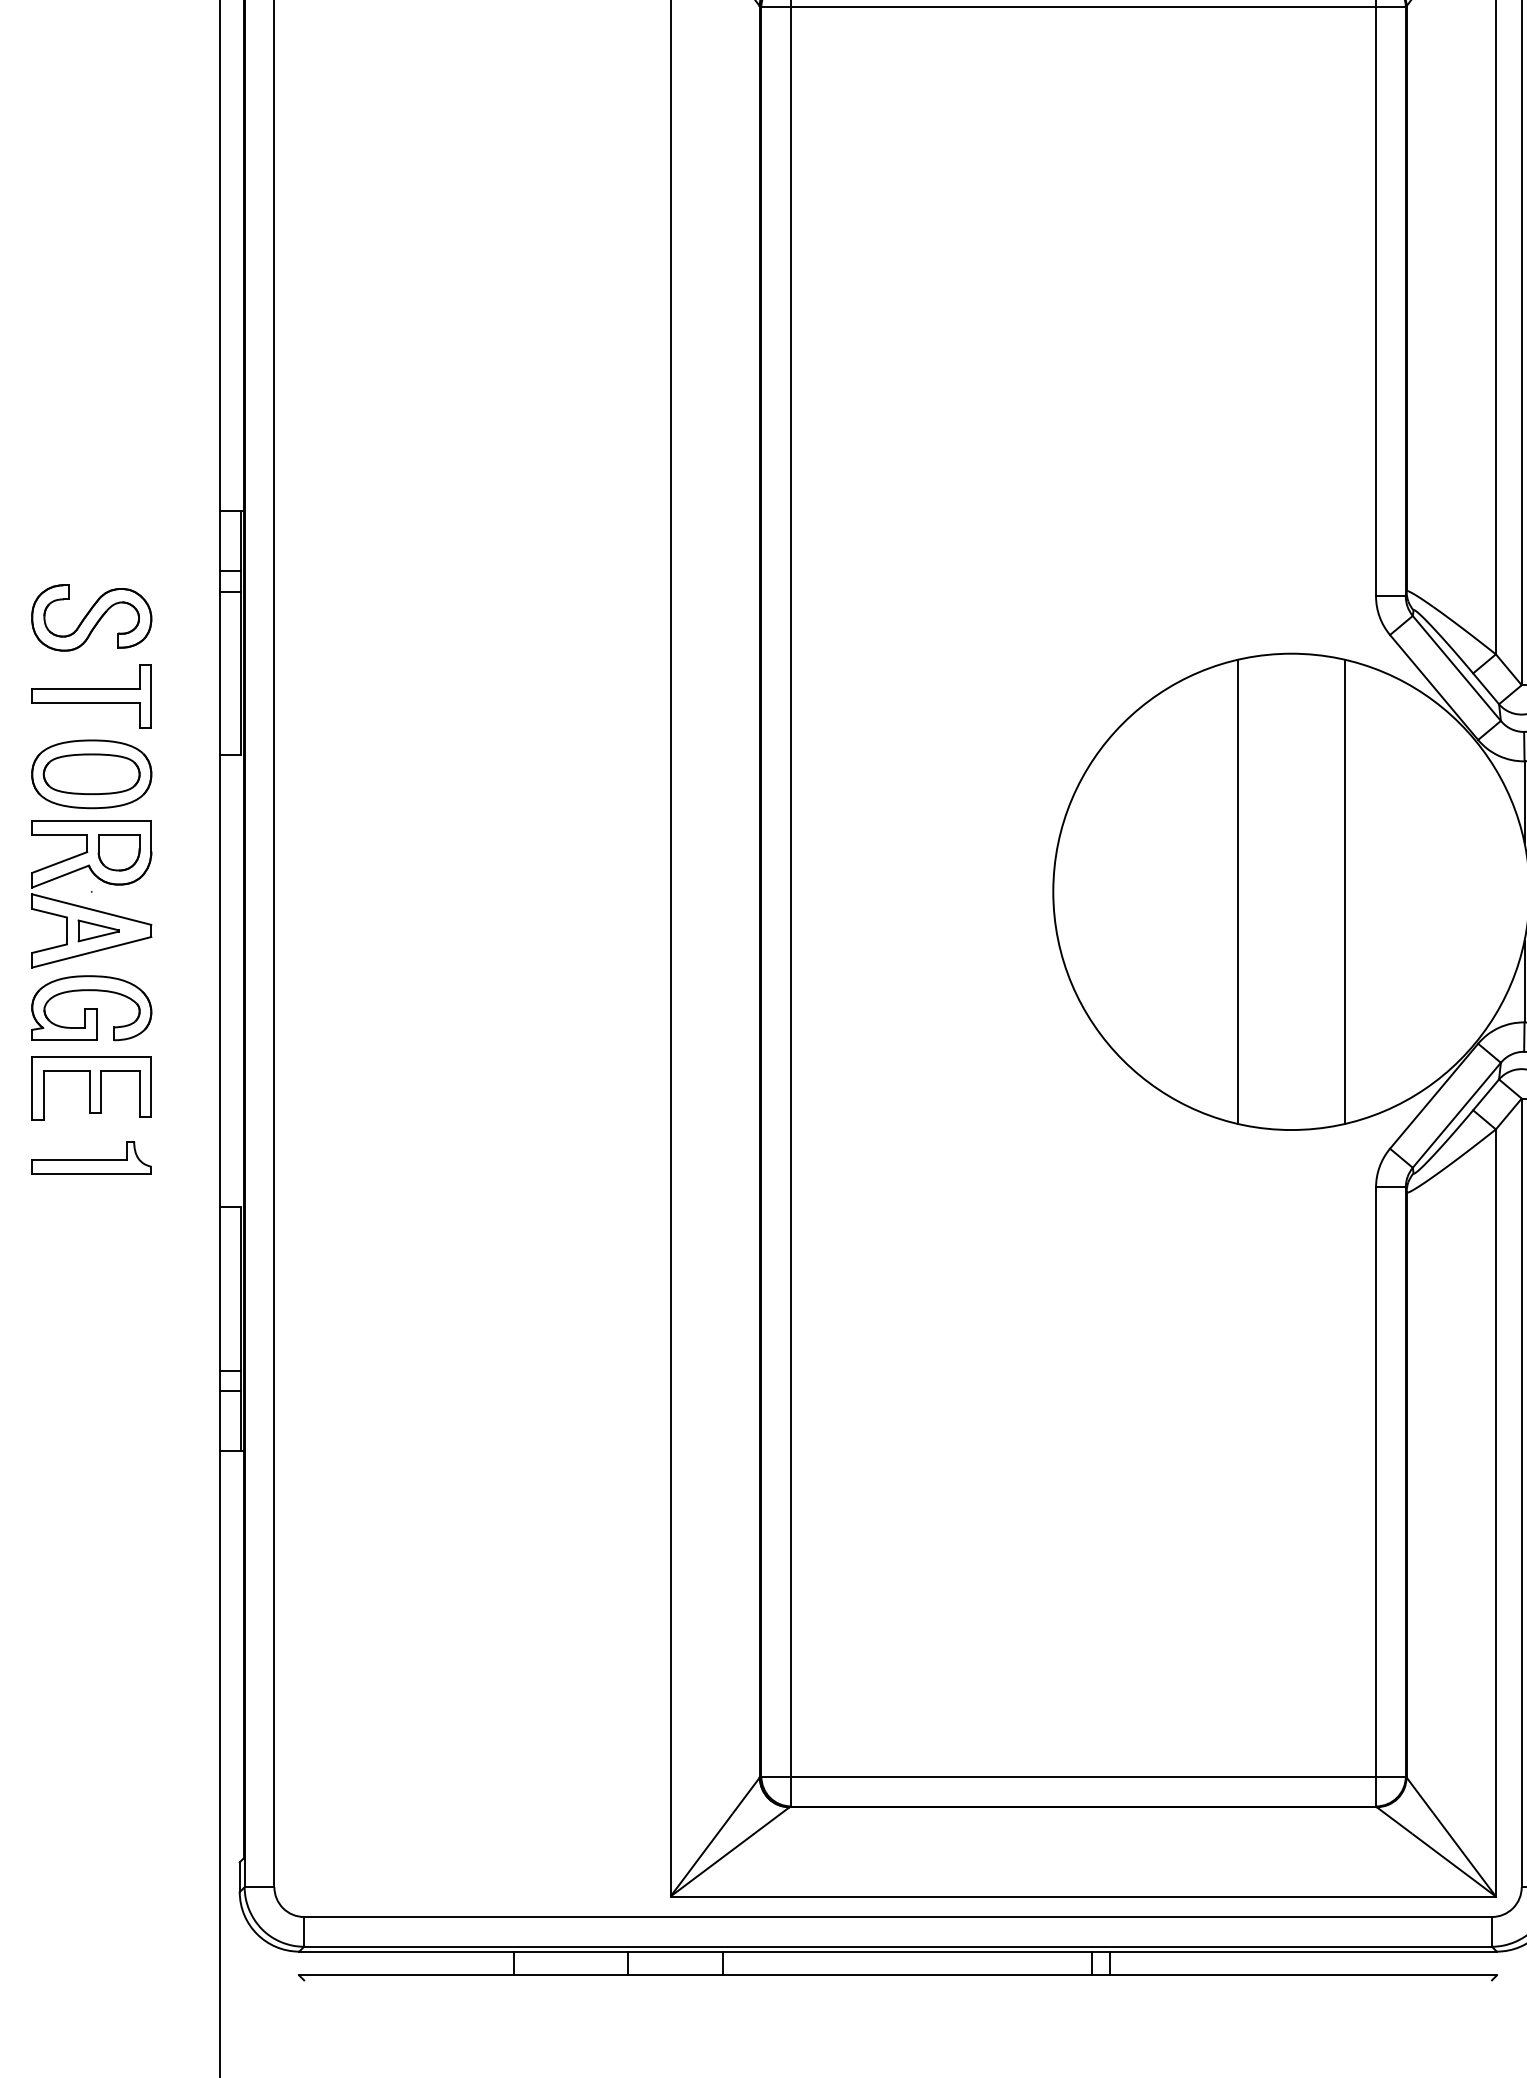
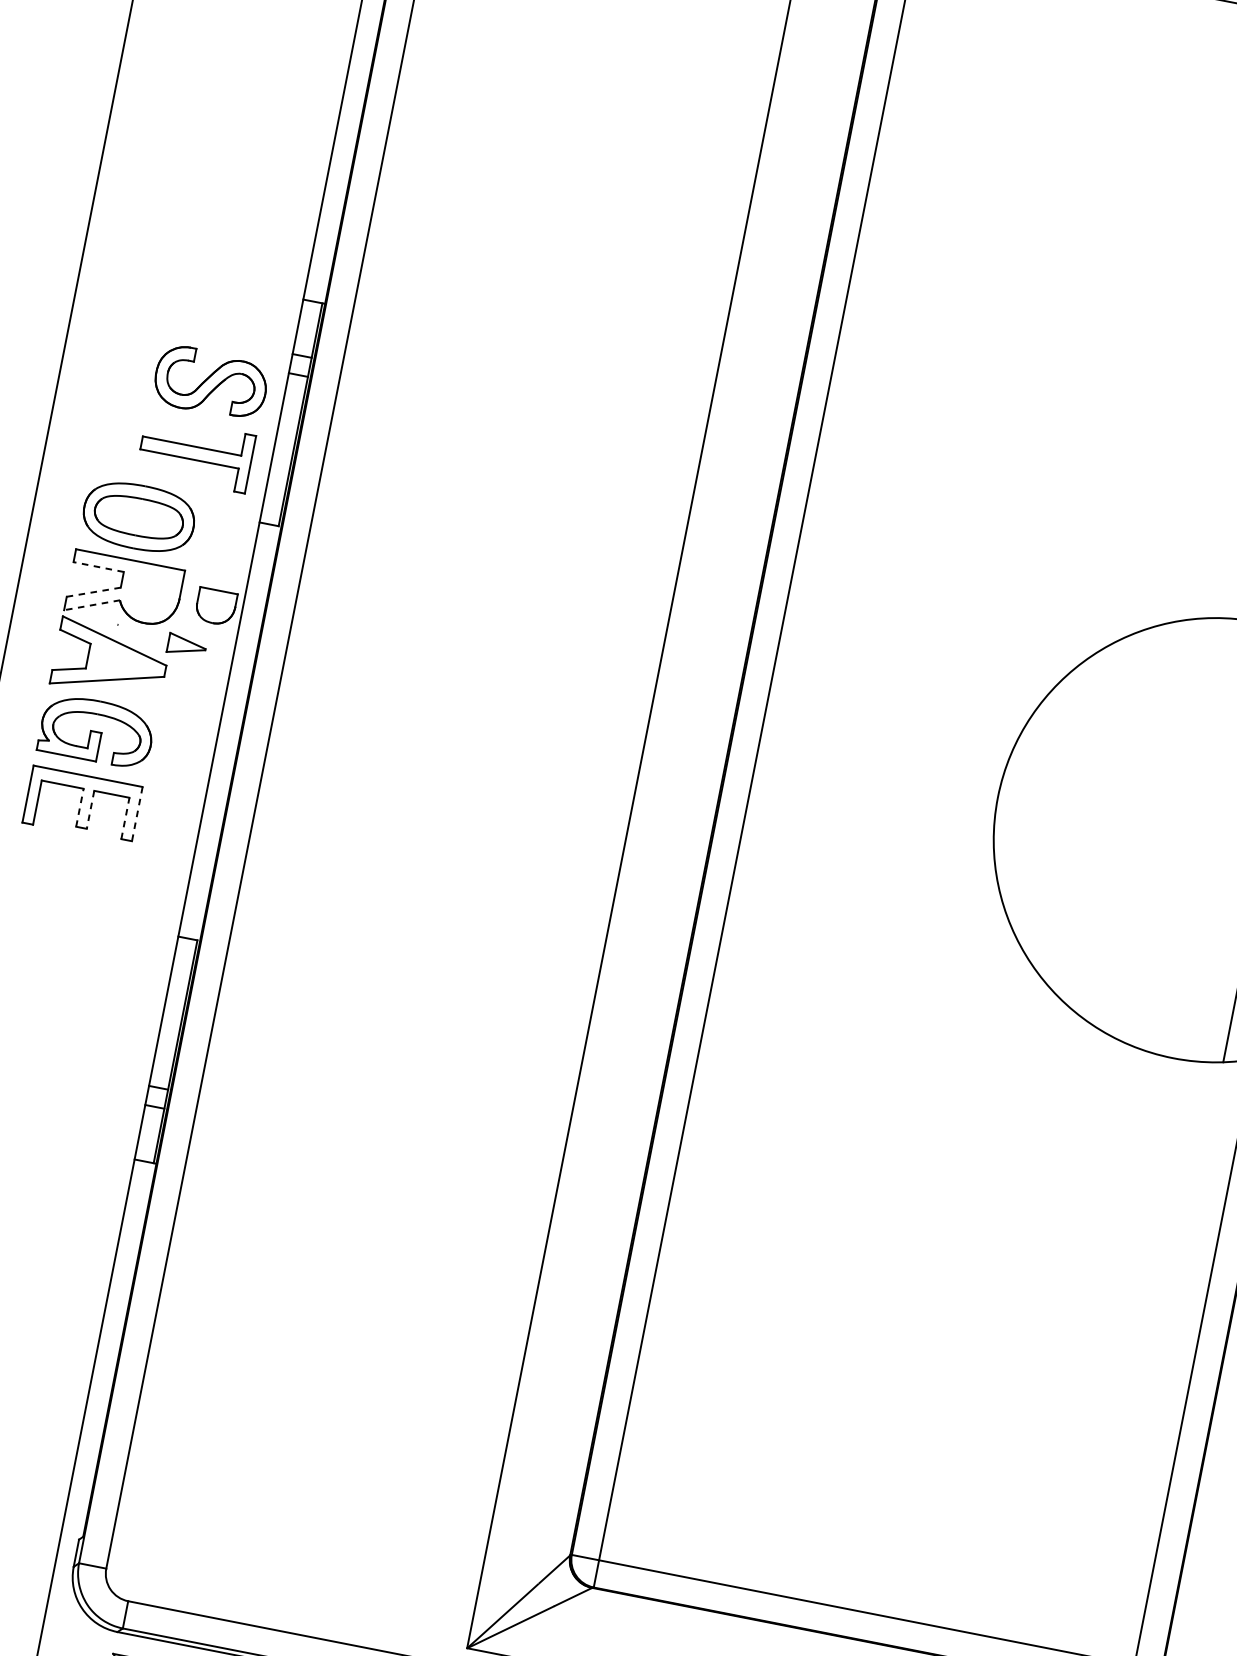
part: (91, 617) -> (210, 382), moved
part: (91, 696) -> (195, 454), moved
line: (59, 835) -> (98, 567), solid -> dashed
part: (118, 852) -> (215, 606), moved
line: (59, 862) -> (93, 592), solid -> dashed
line: (60, 876) -> (92, 605), solid -> dashed
line: (1237, 891) -> (1166, 830), removed
part: (98, 930) -> (186, 645), moved
line: (151, 1087) -> (137, 814), solid -> dashed
line: (89, 1092) -> (79, 808), solid -> dashed
line: (101, 1092) -> (90, 810), solid -> dashed
line: (139, 1094) -> (125, 818), solid -> dashed
part: (91, 1157) -> (69, 867), removed

